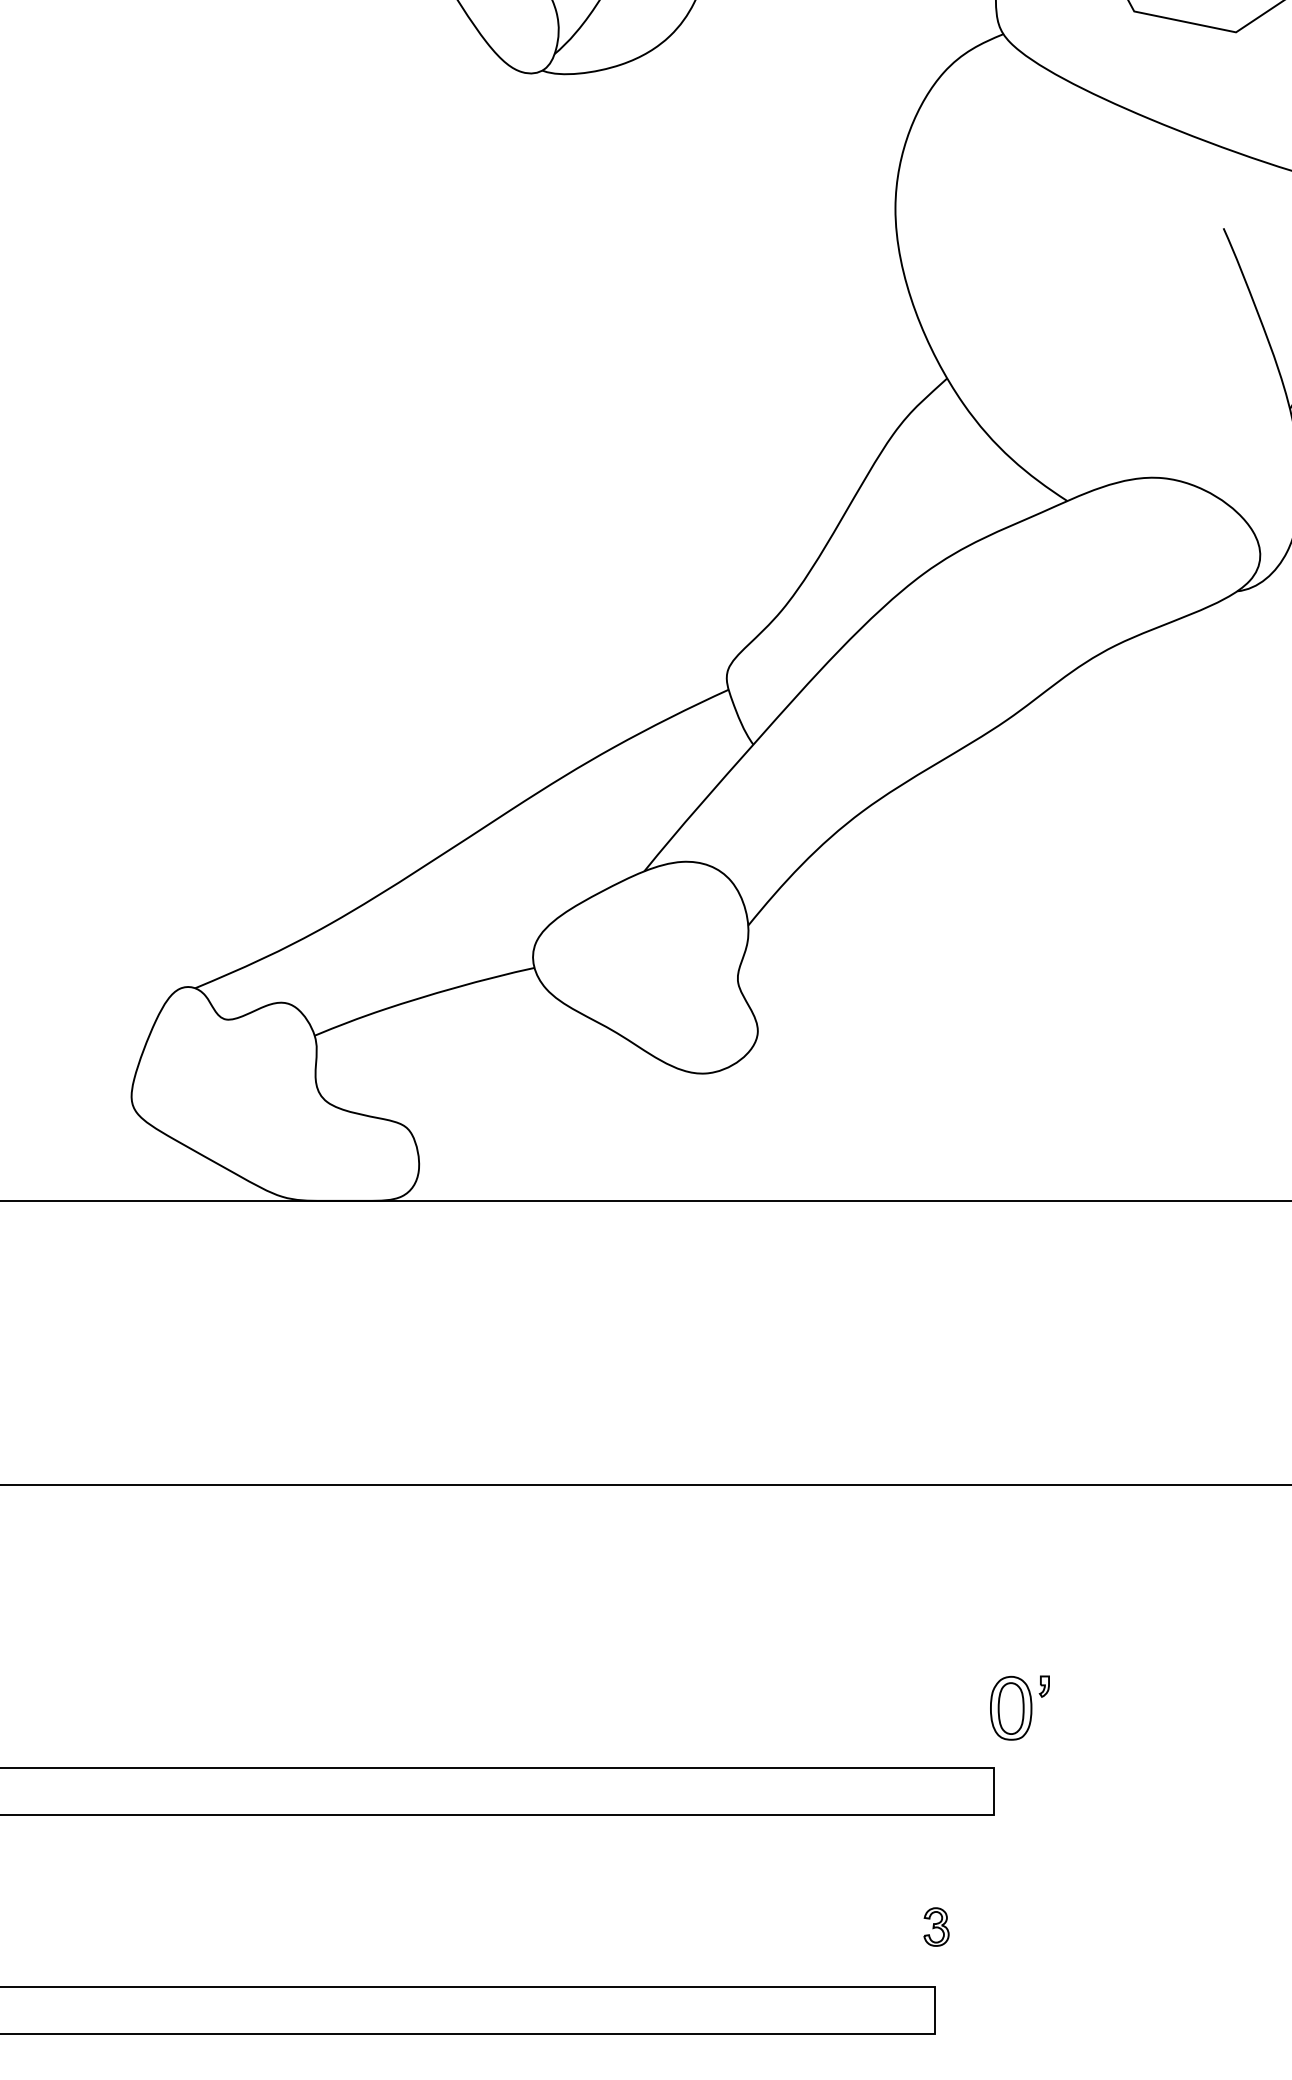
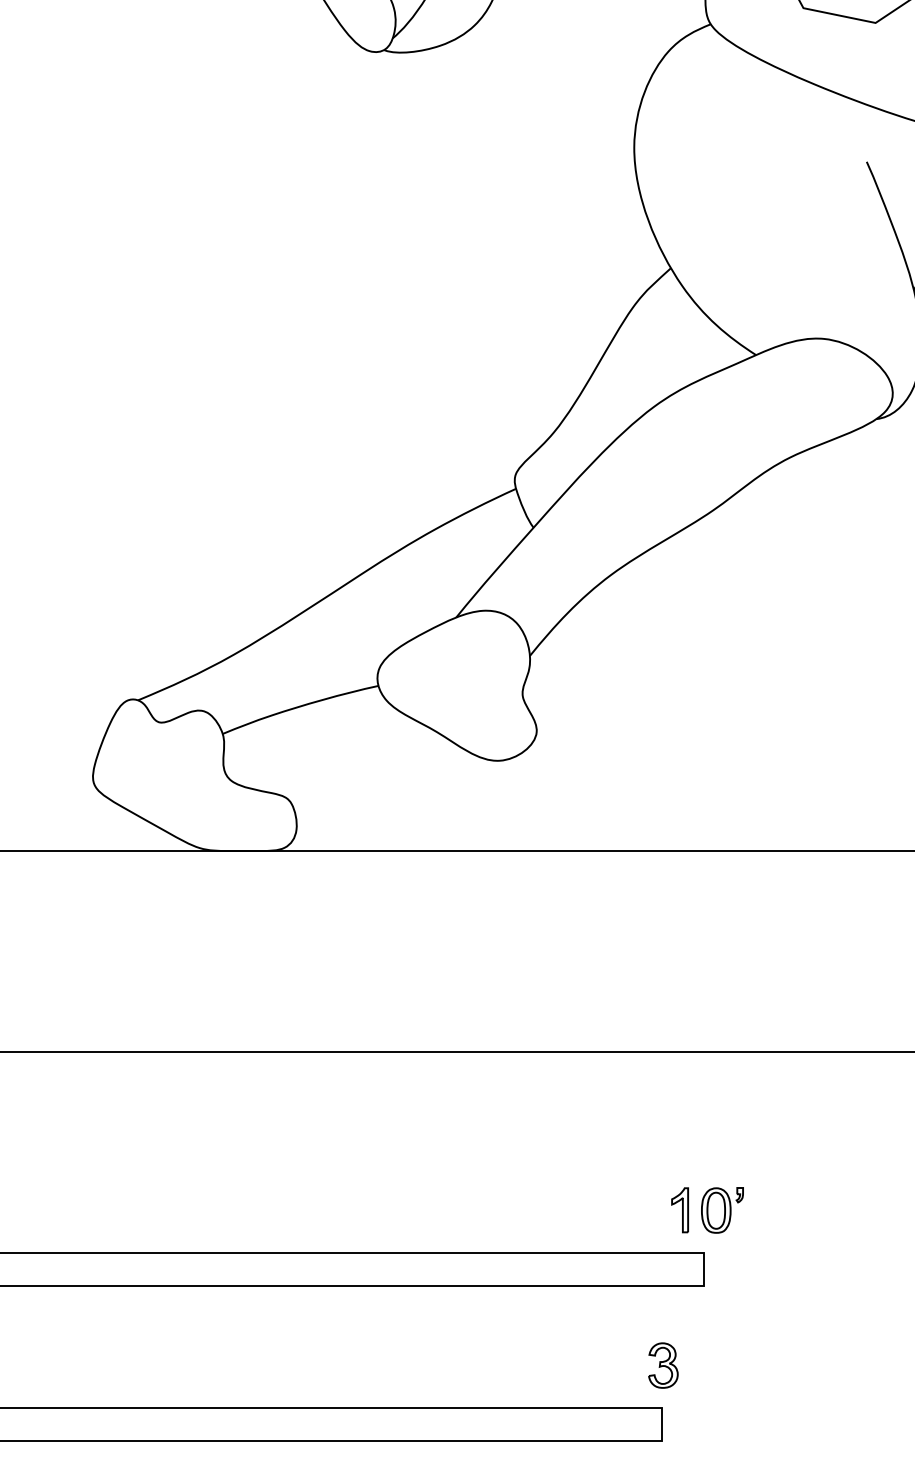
part: (960, 1707) -> (680, 1209), added
part: (936, 1926) -> (663, 1365), size x1.67

